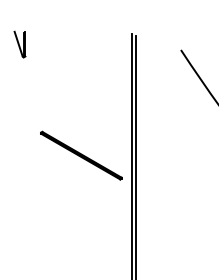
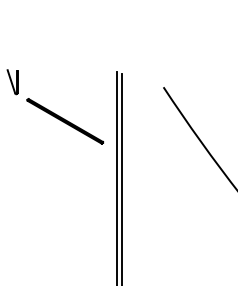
part: (81, 155) -> (65, 121), moved

